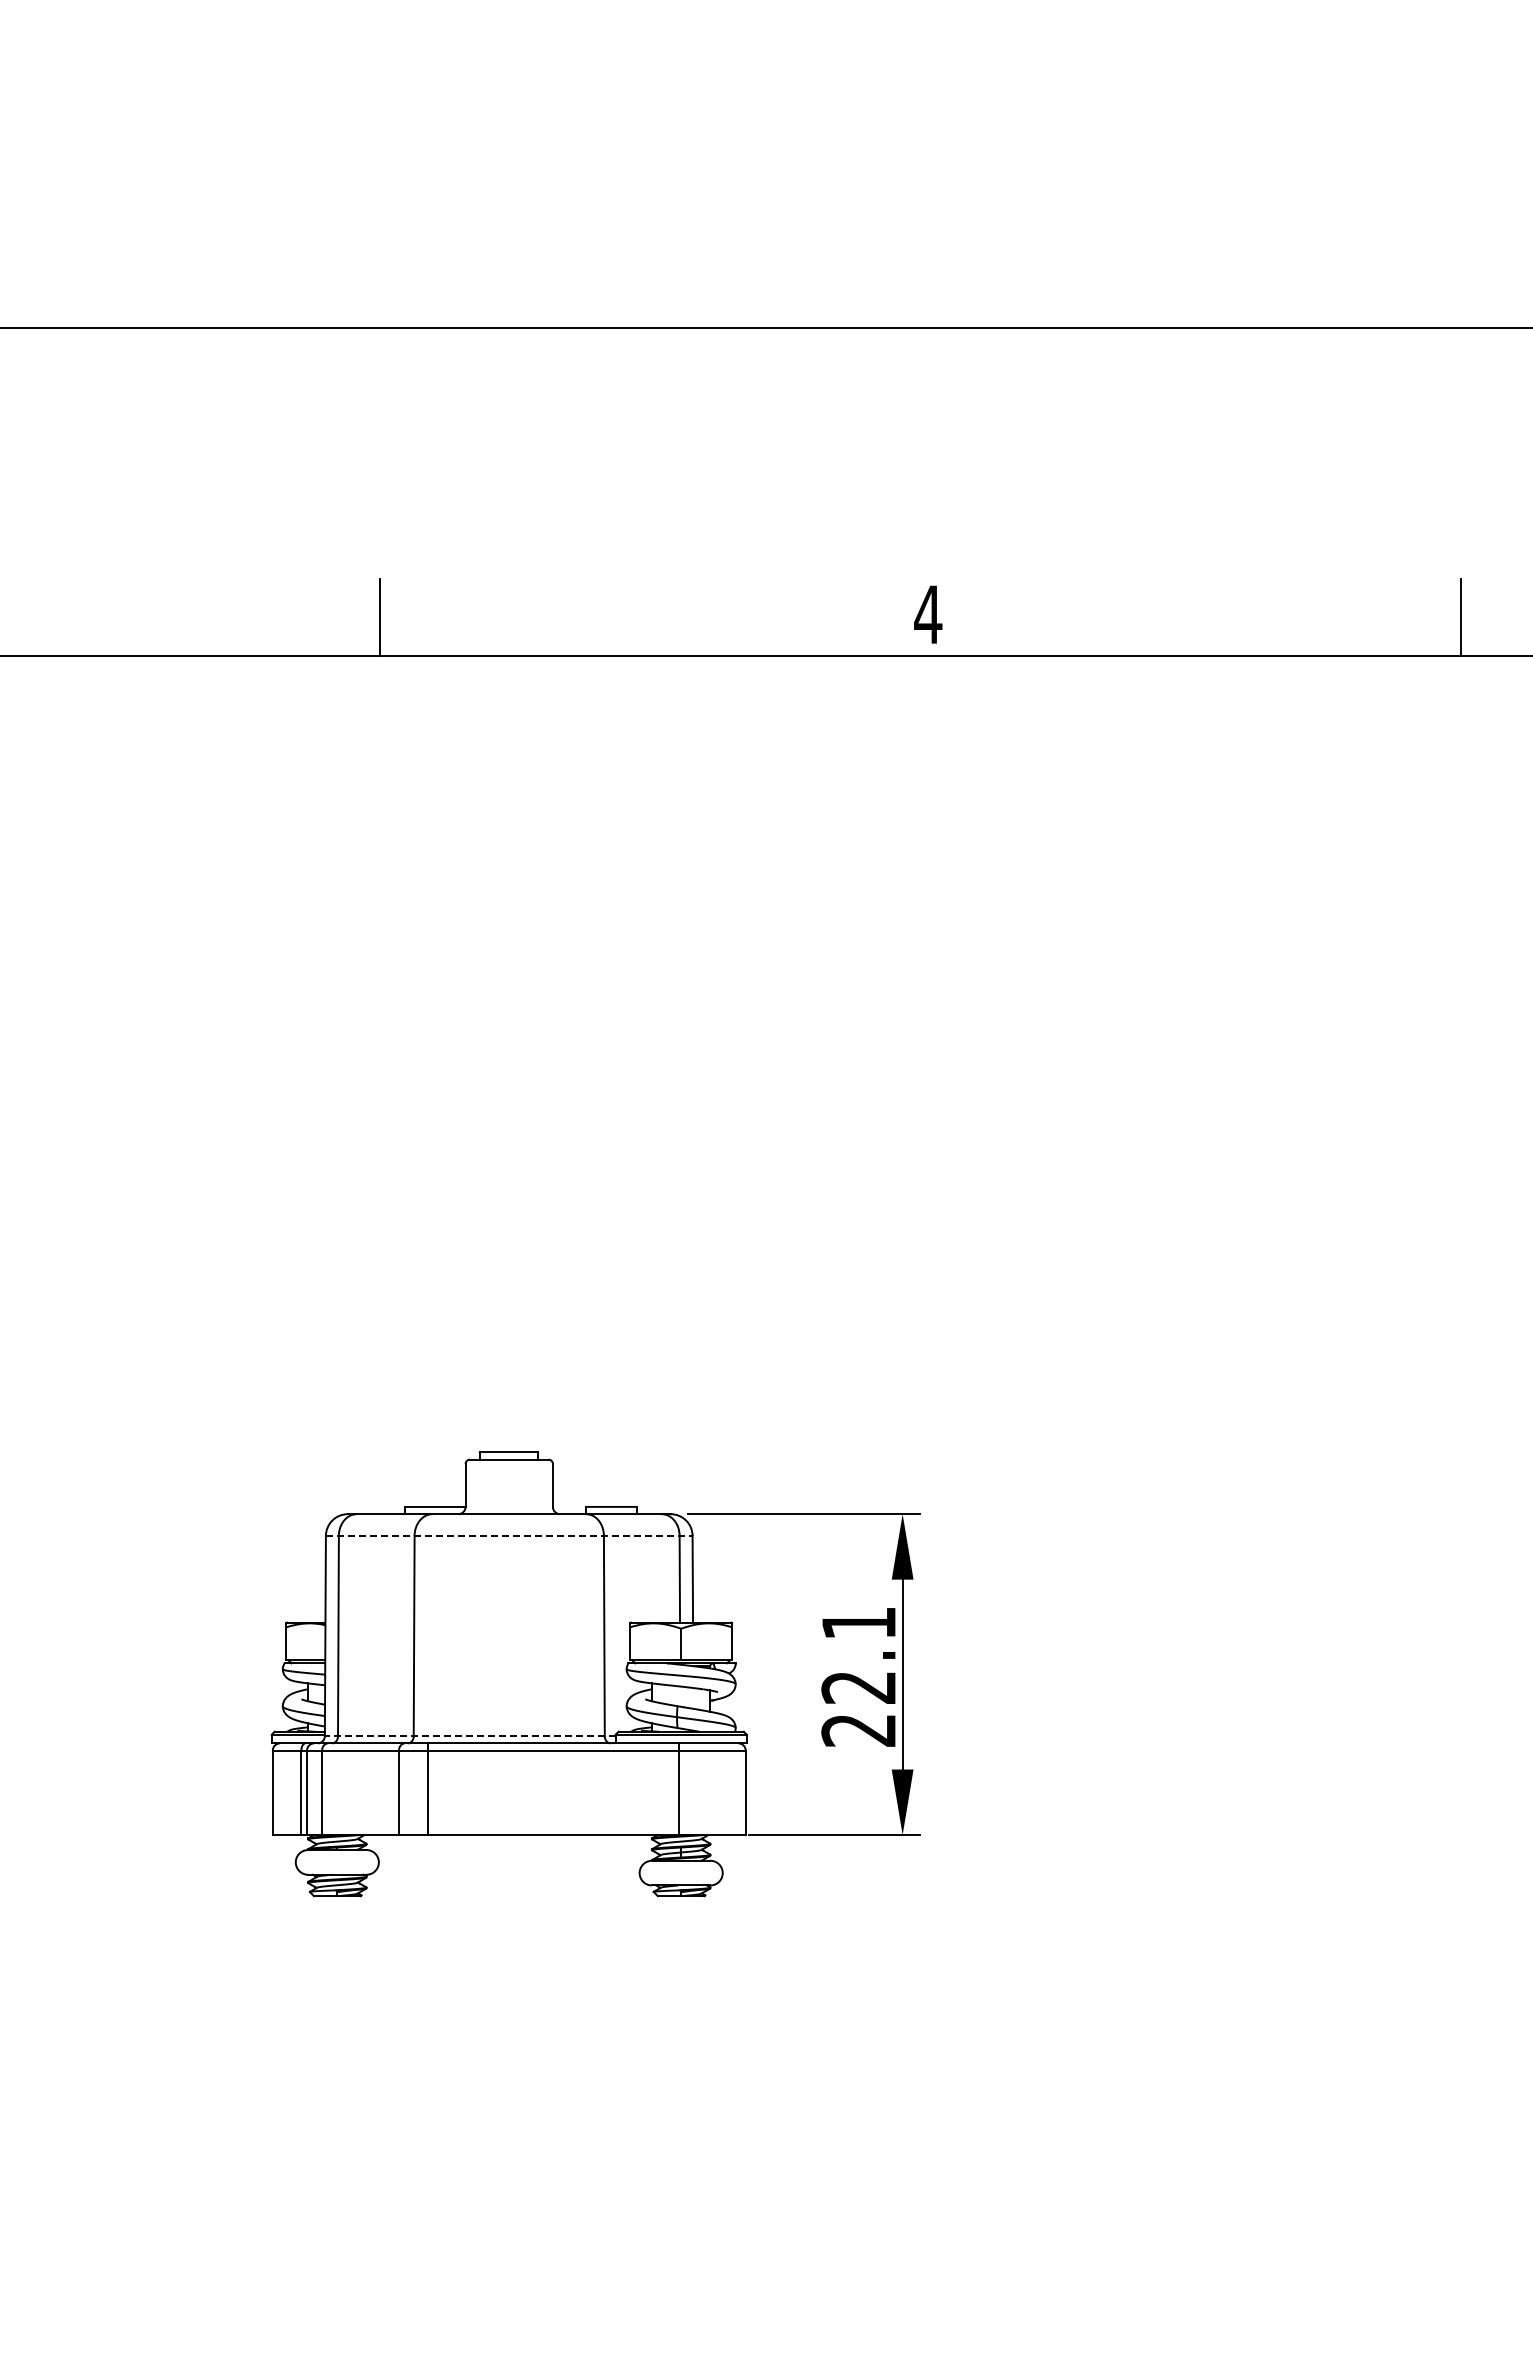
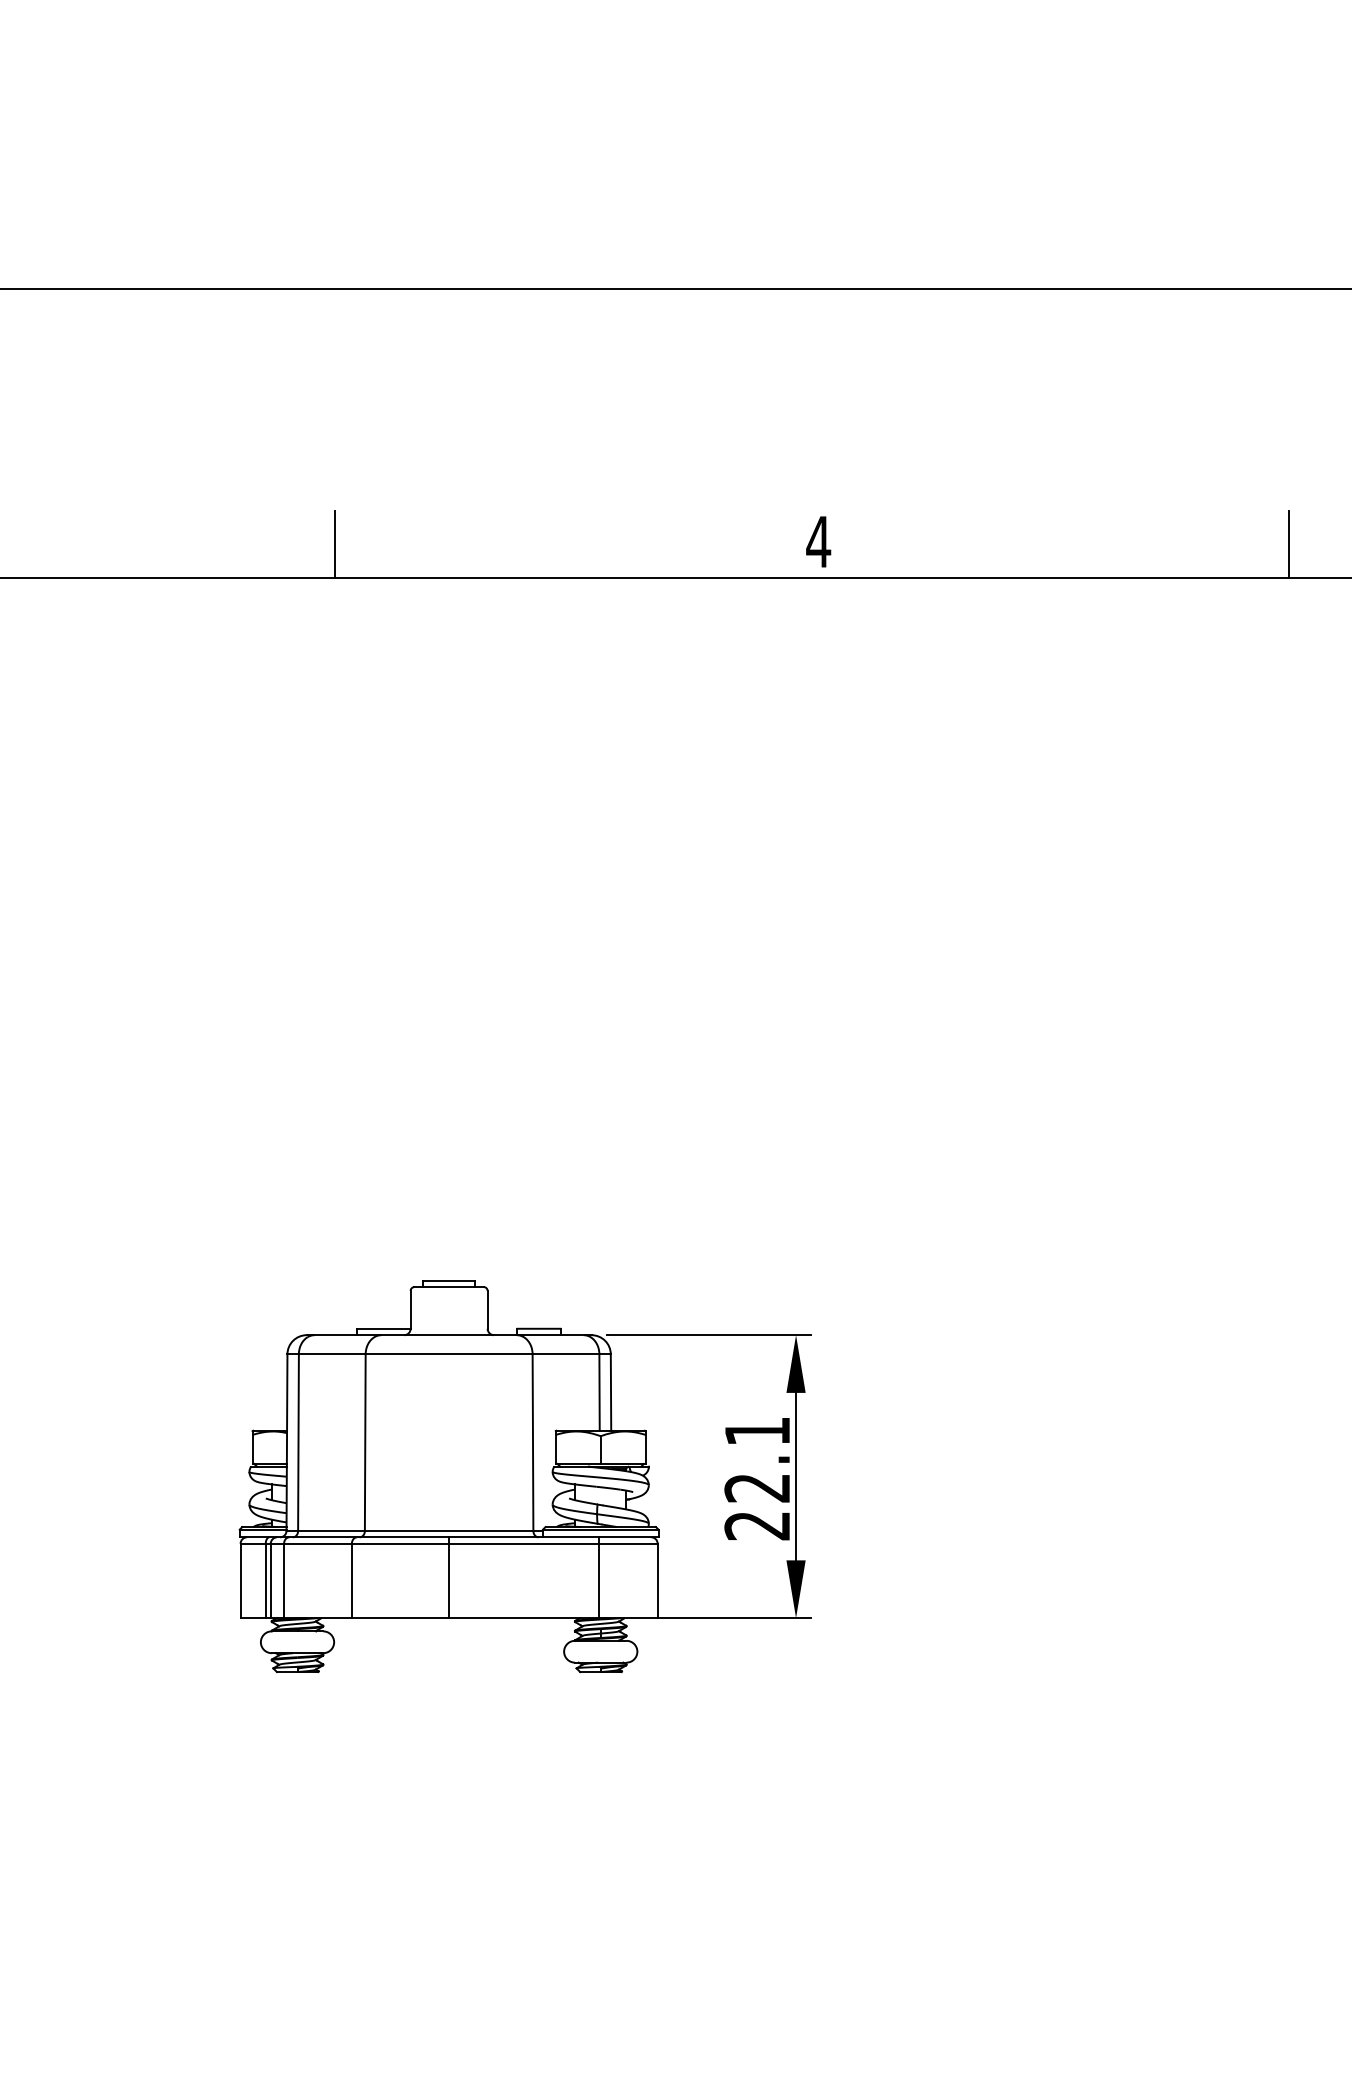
line: (509, 1535) -> (449, 1353), dashed -> solid
line: (469, 1736) -> (414, 1531), dashed -> solid
line: (428, 1789) -> (449, 1577), moved

